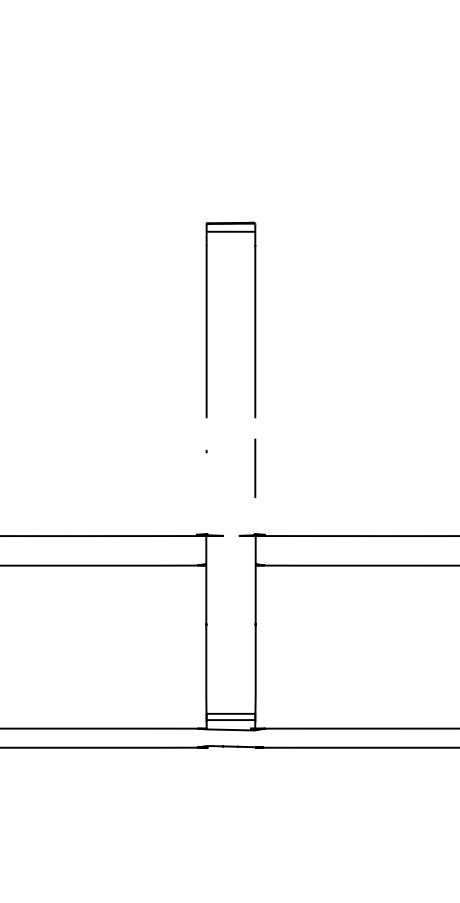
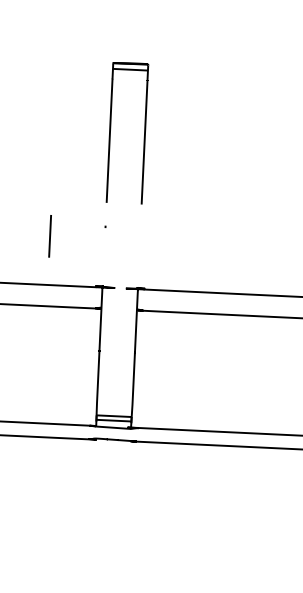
line: (255, 467) -> (50, 235), moved

